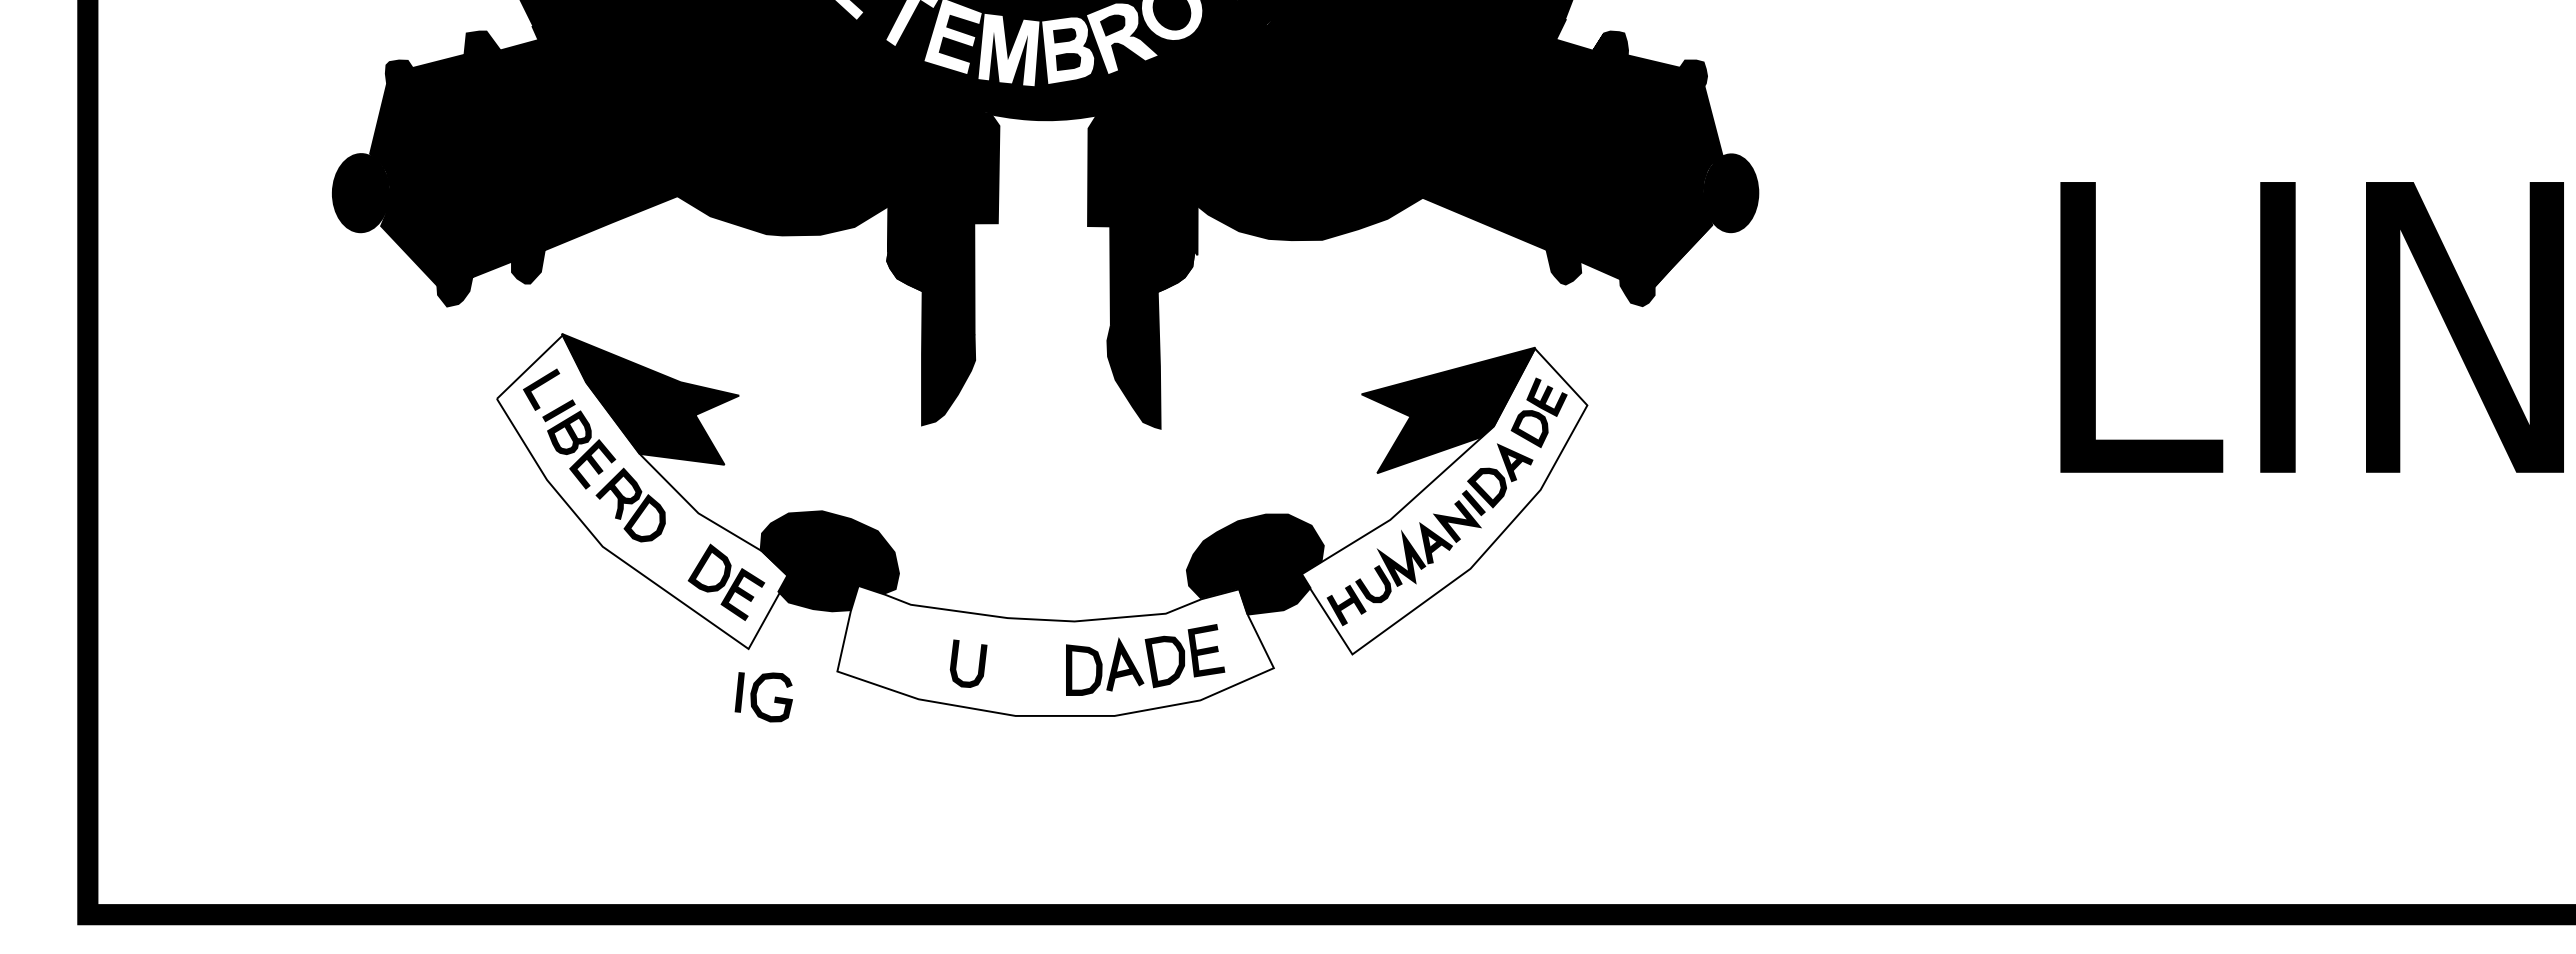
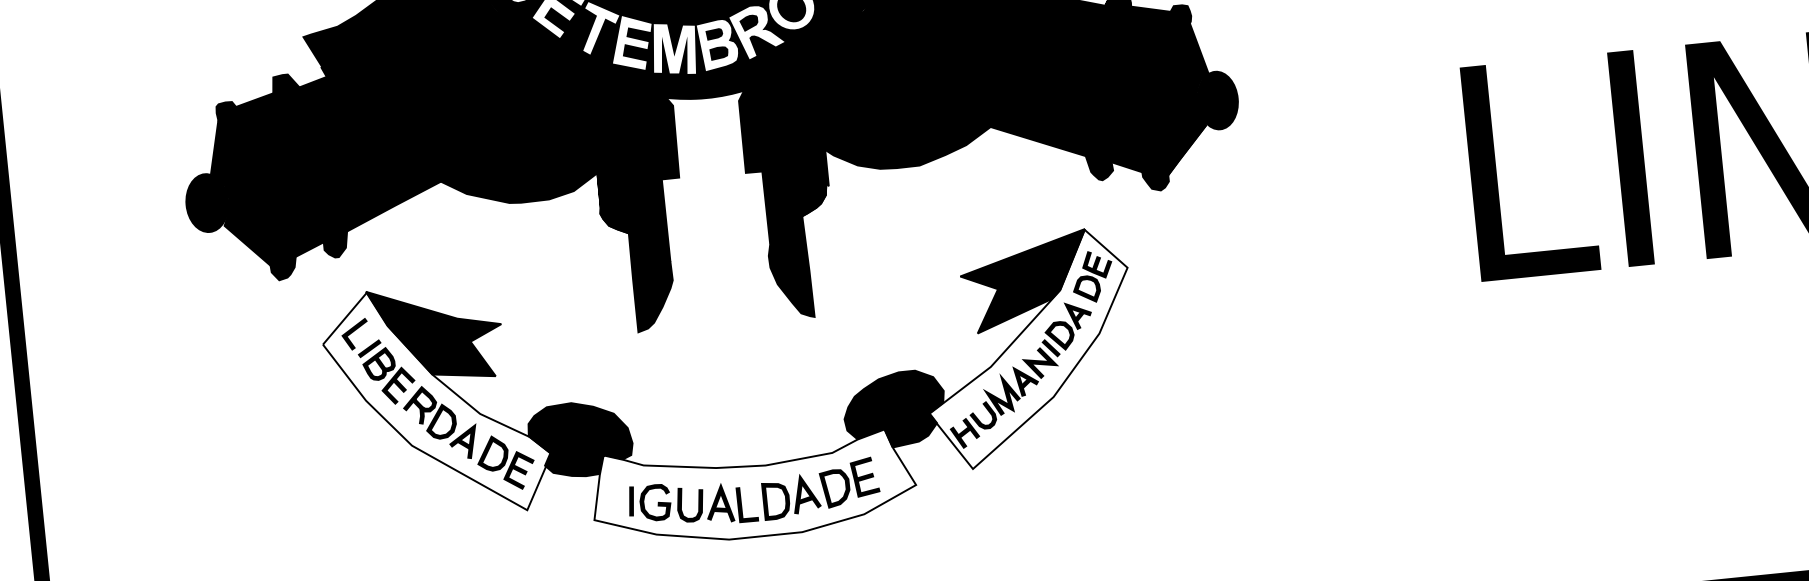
part: (672, 548) -> (463, 441), added
part: (1023, 667) -> (731, 503), added
part: (756, 697) -> (644, 503), moved

